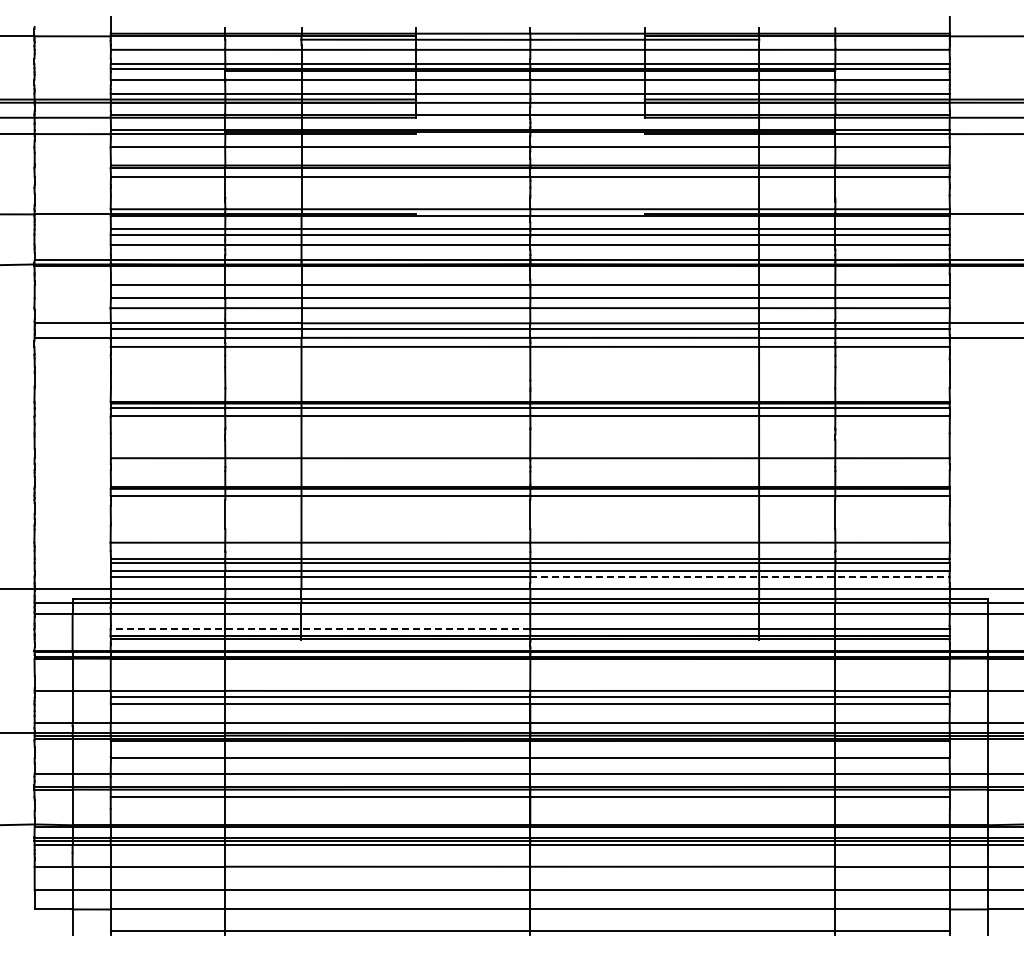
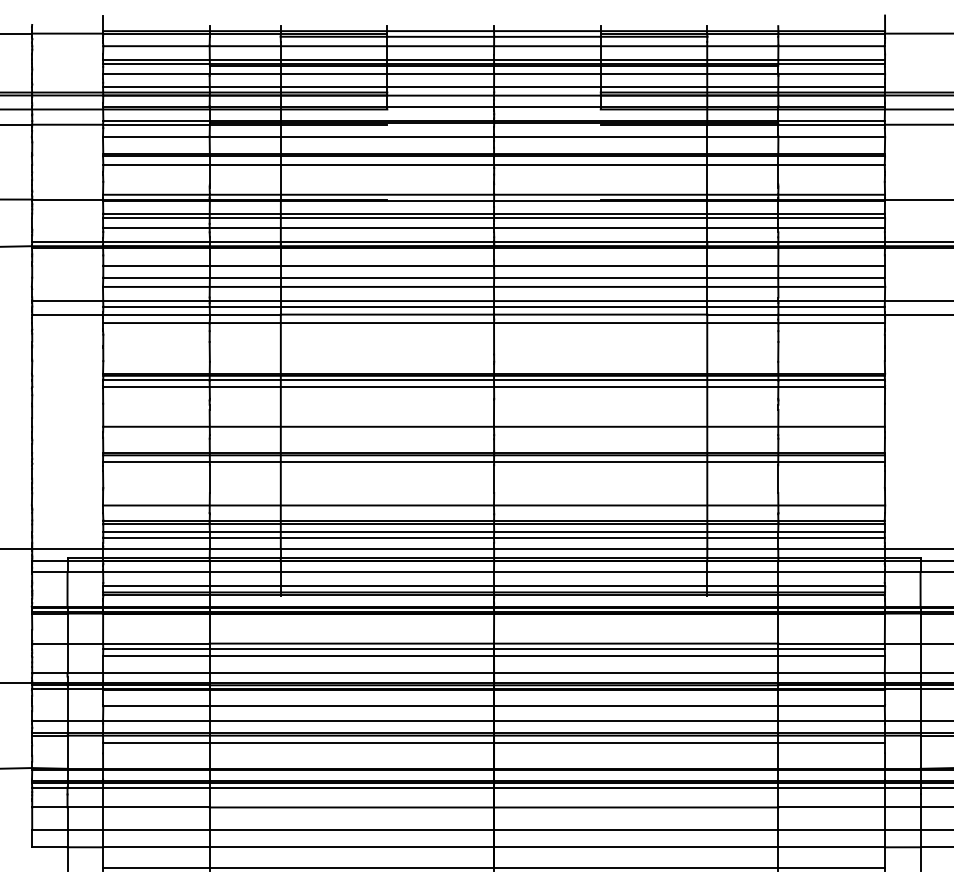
line: (740, 577) -> (689, 537), dashed -> solid
line: (320, 629) -> (298, 586), dashed -> solid

